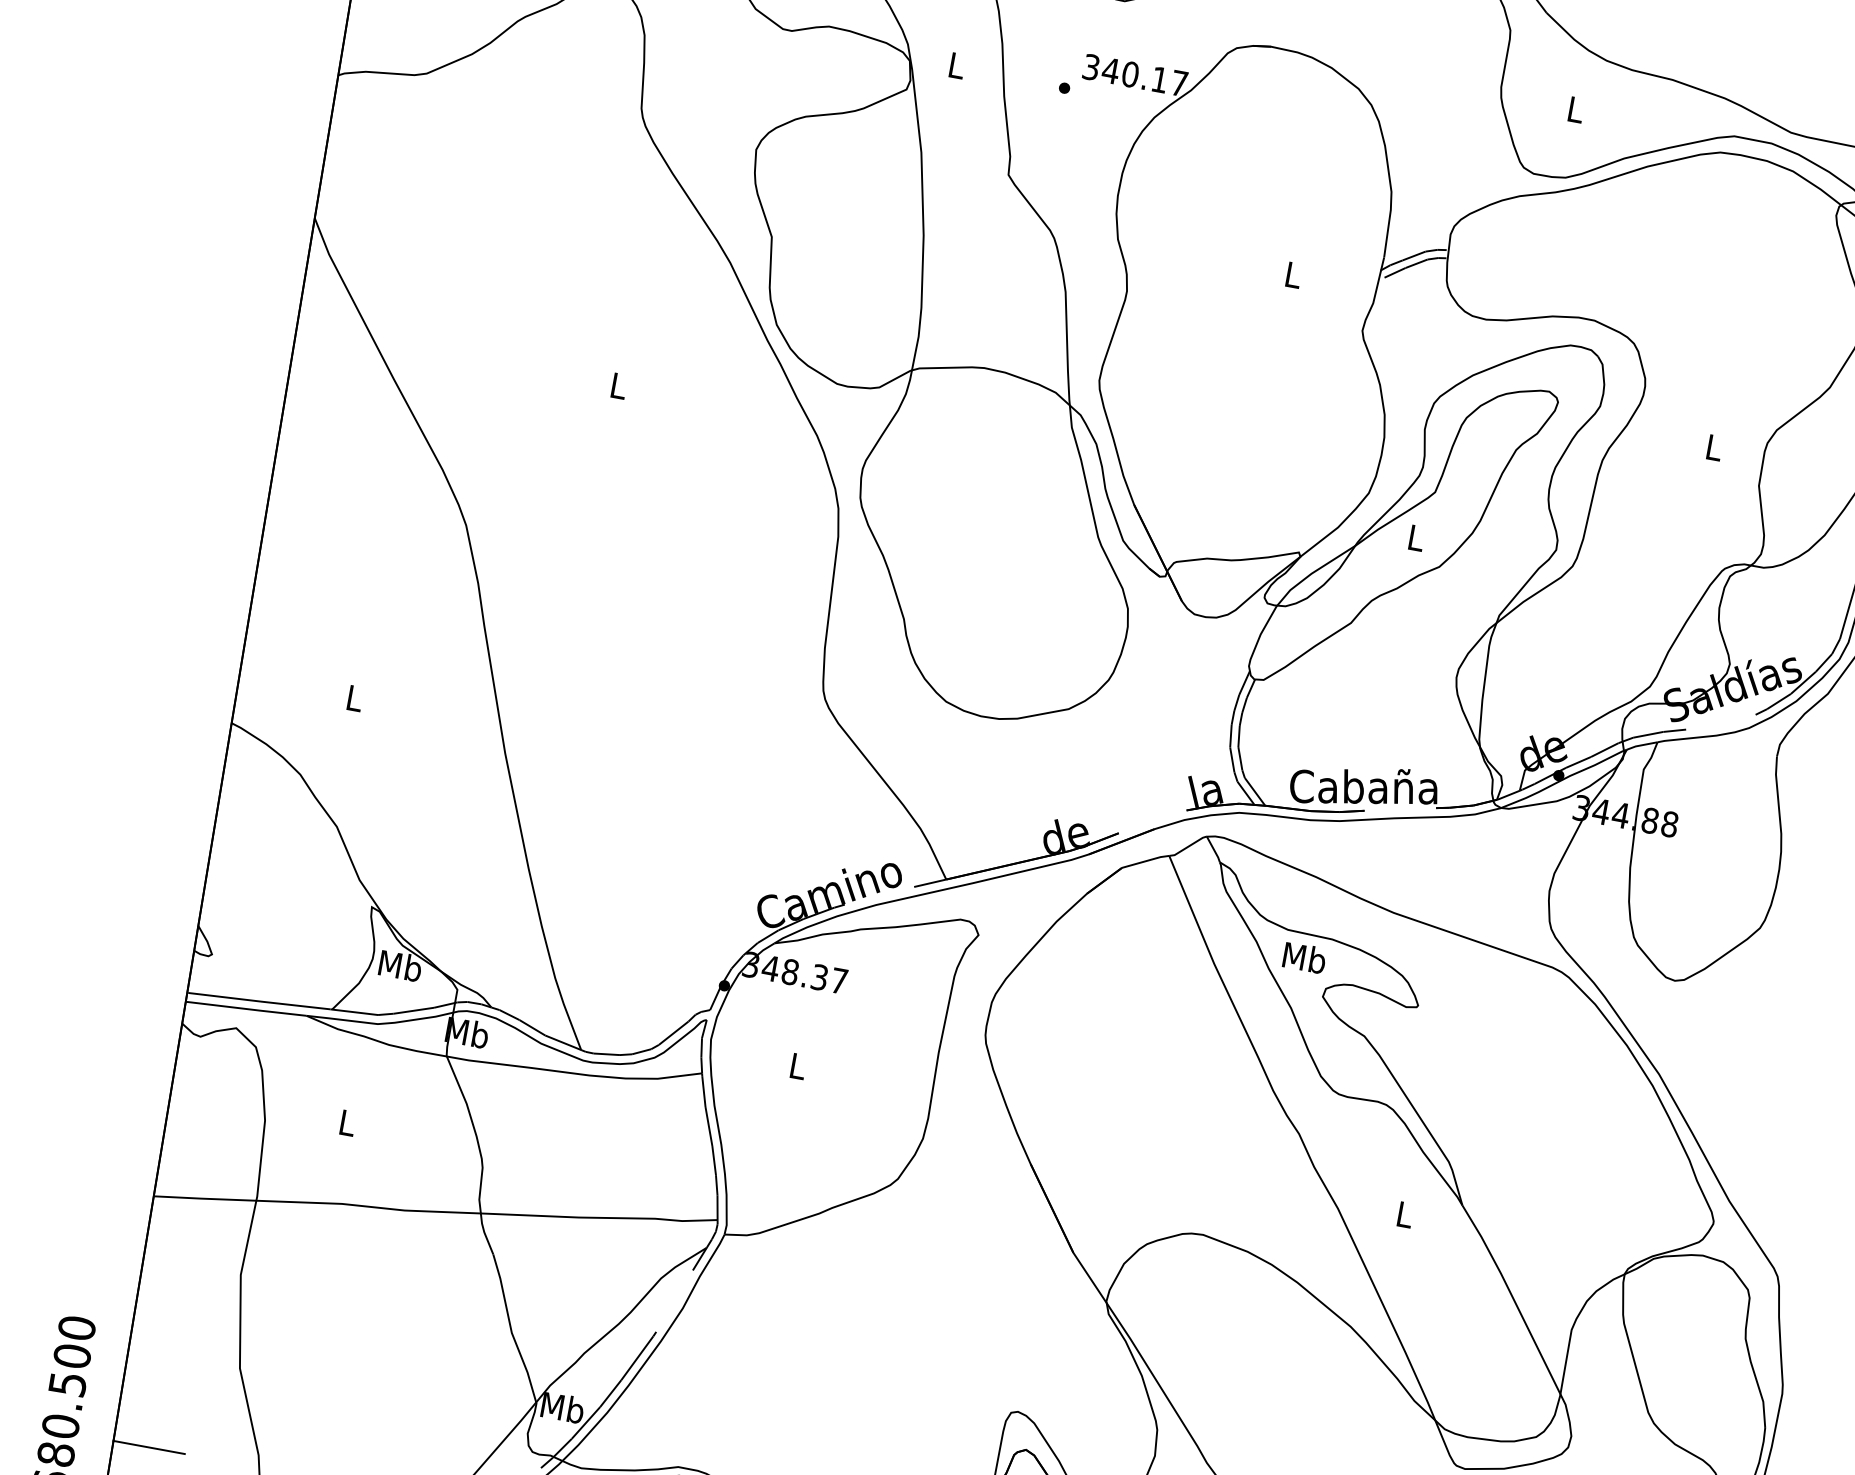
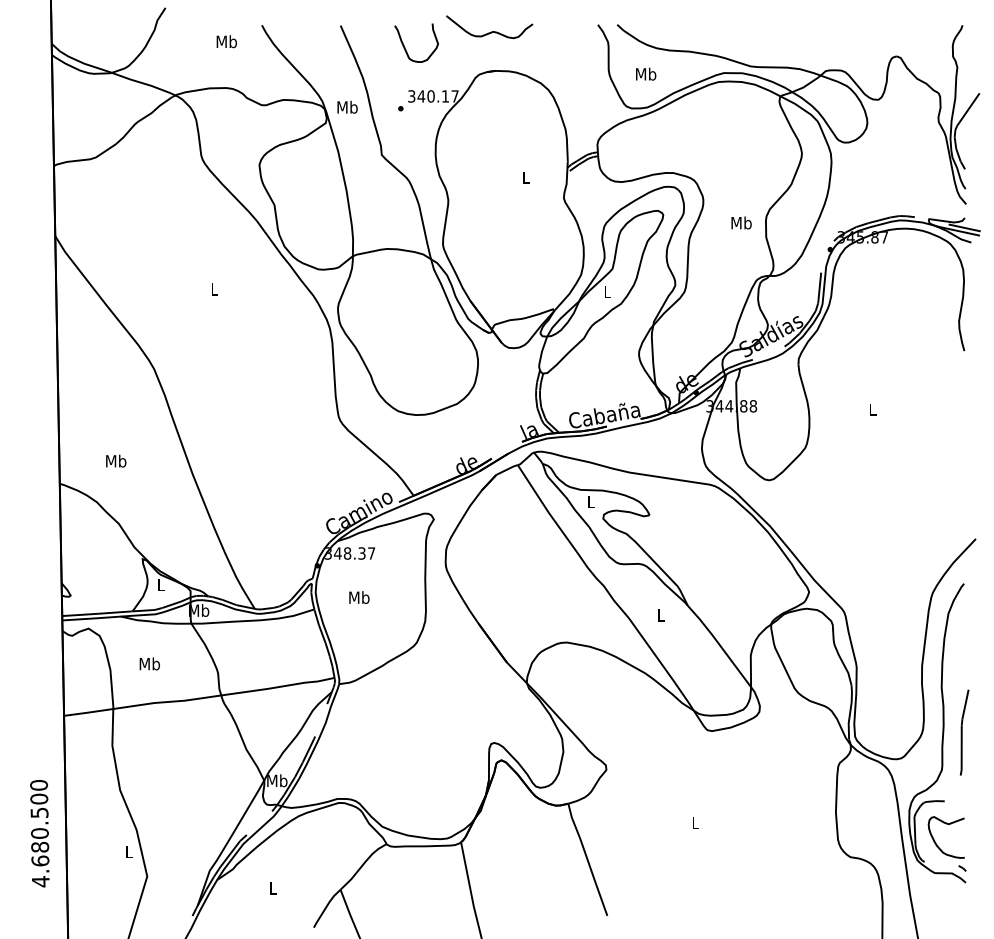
text: (956, 63) -> (347, 106), L -> Mb
text: (1576, 108) -> (646, 73), L -> Mb
text: (1714, 446) -> (741, 222), L -> Mb
text: (355, 696) -> (116, 460), L -> Mb
text: (1305, 957) -> (591, 501), Mb -> L
text: (400, 965) -> (161, 584), Mb -> L
text: (798, 1065) -> (359, 597), L -> Mb
text: (346, 1121) -> (149, 663), L -> Mb
line: (148, 1446) -> (83, 835), removed

